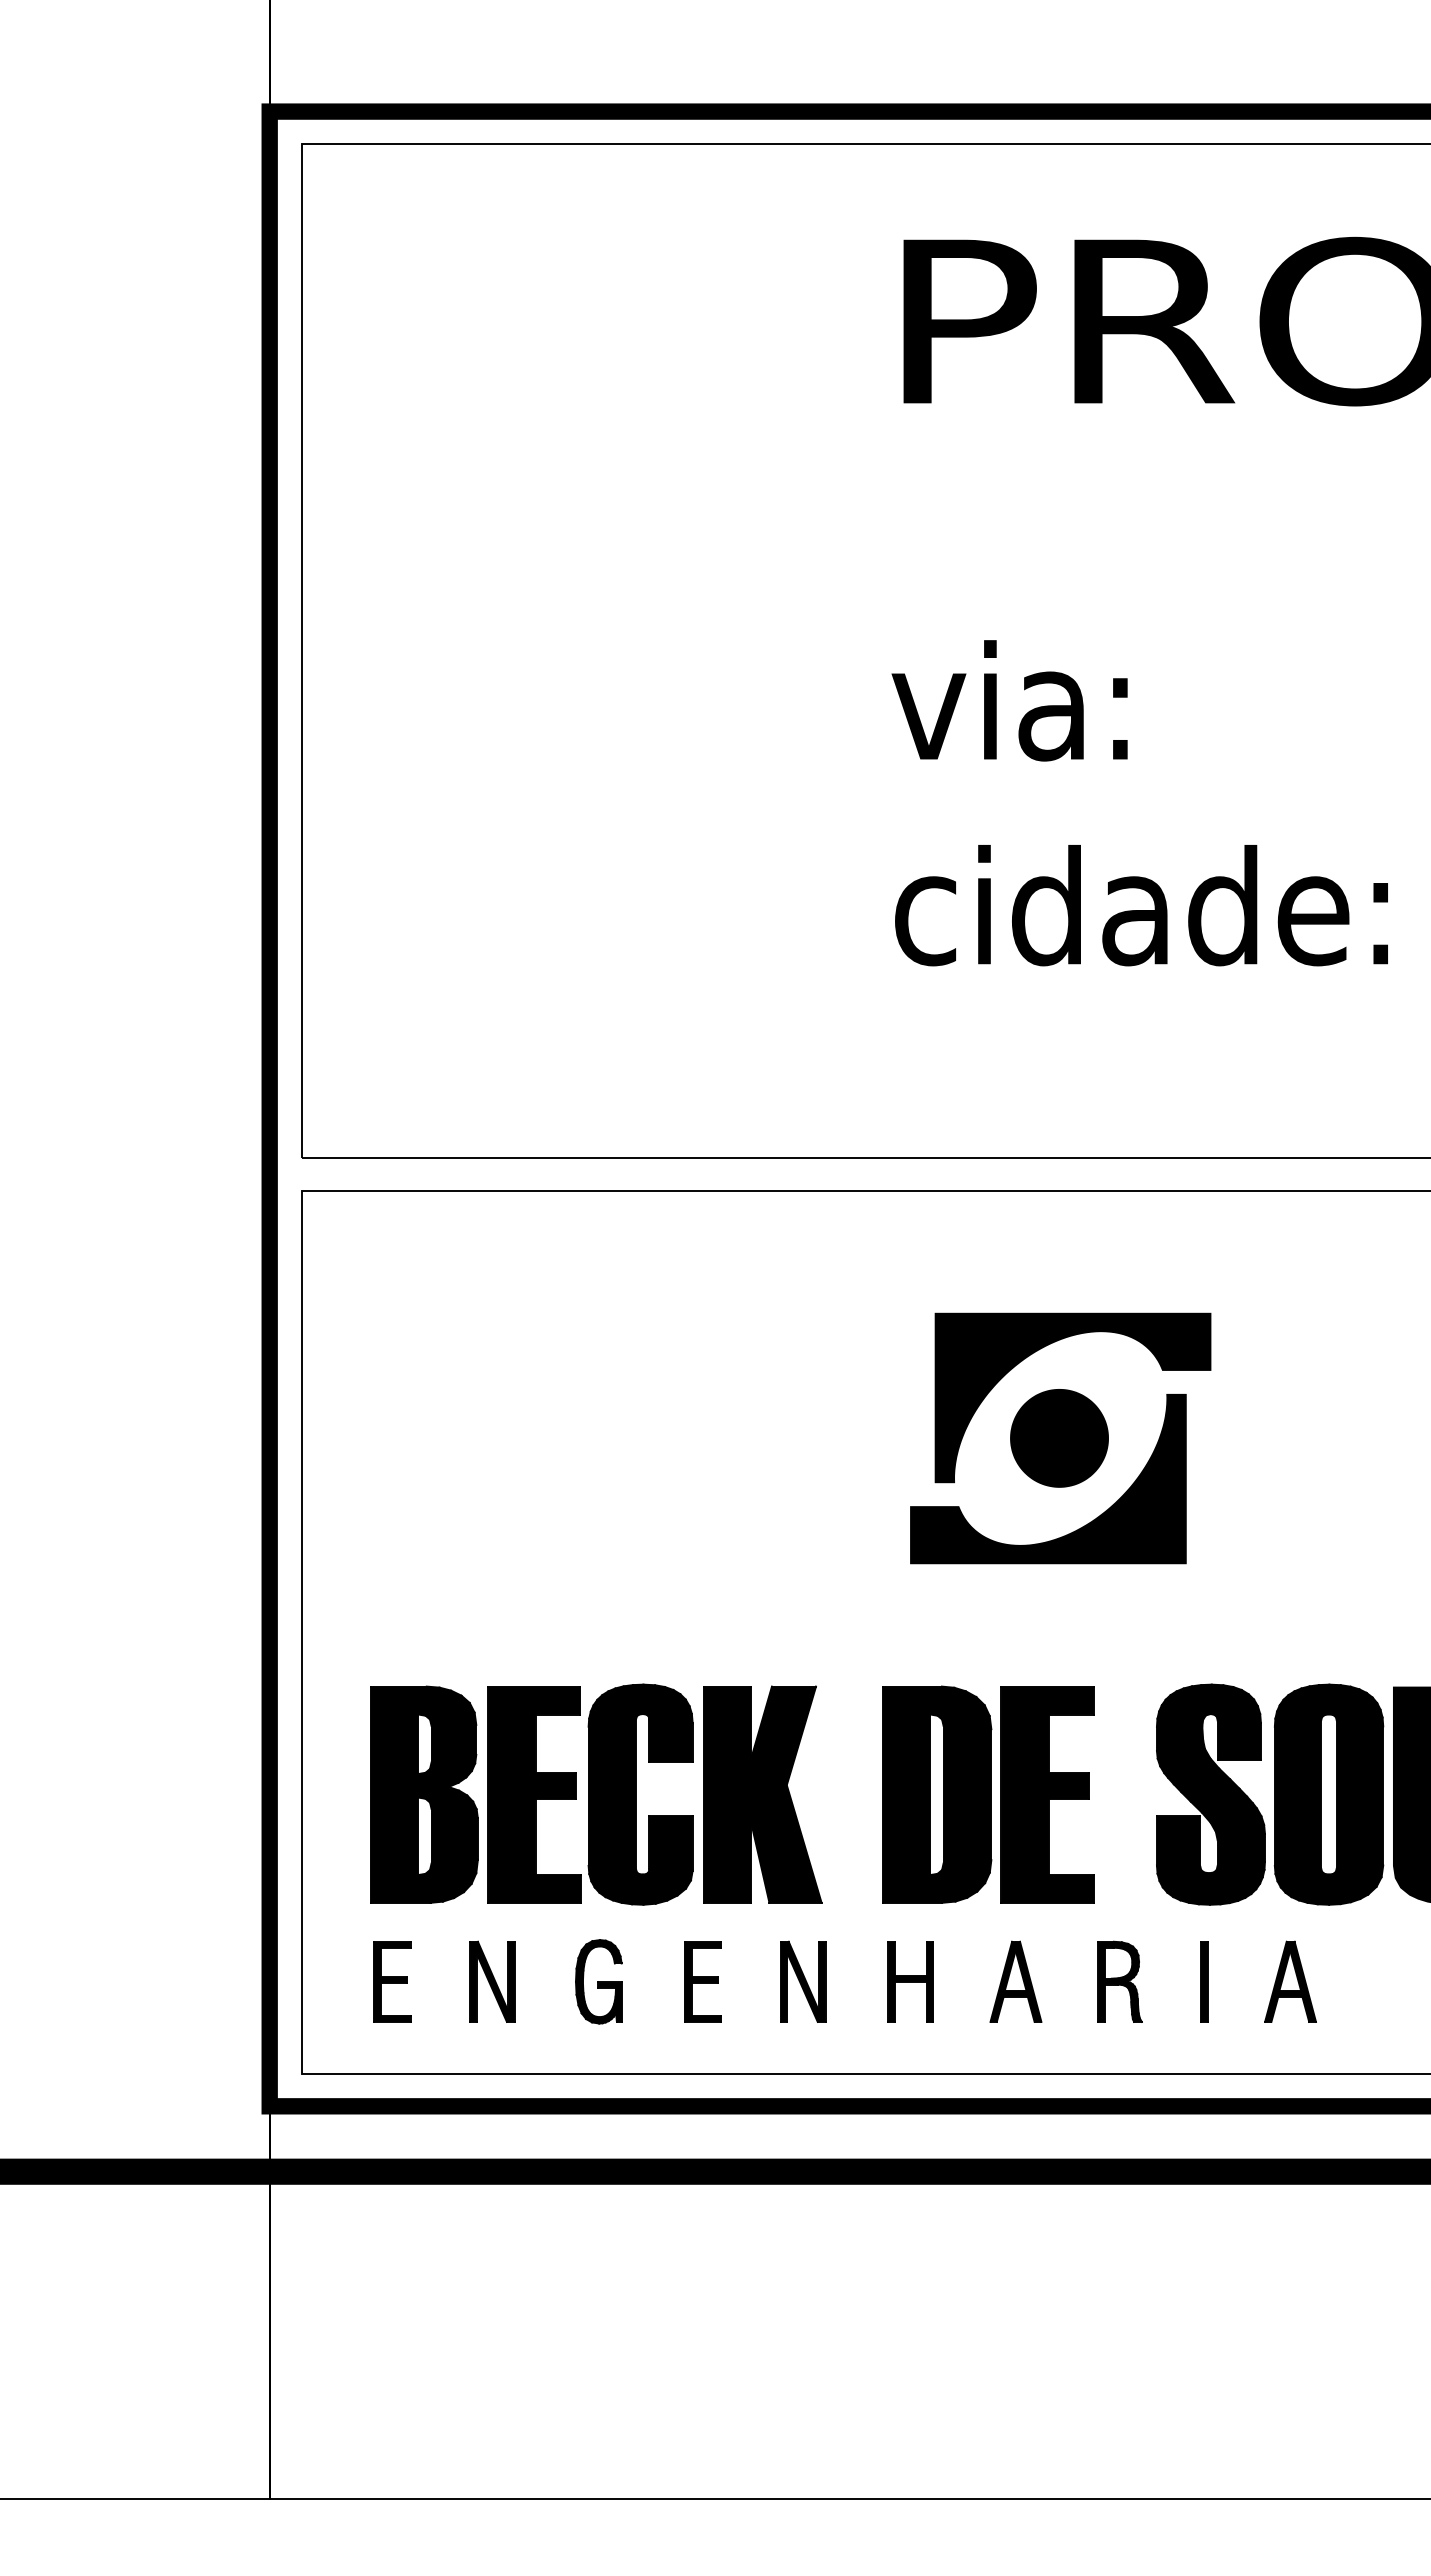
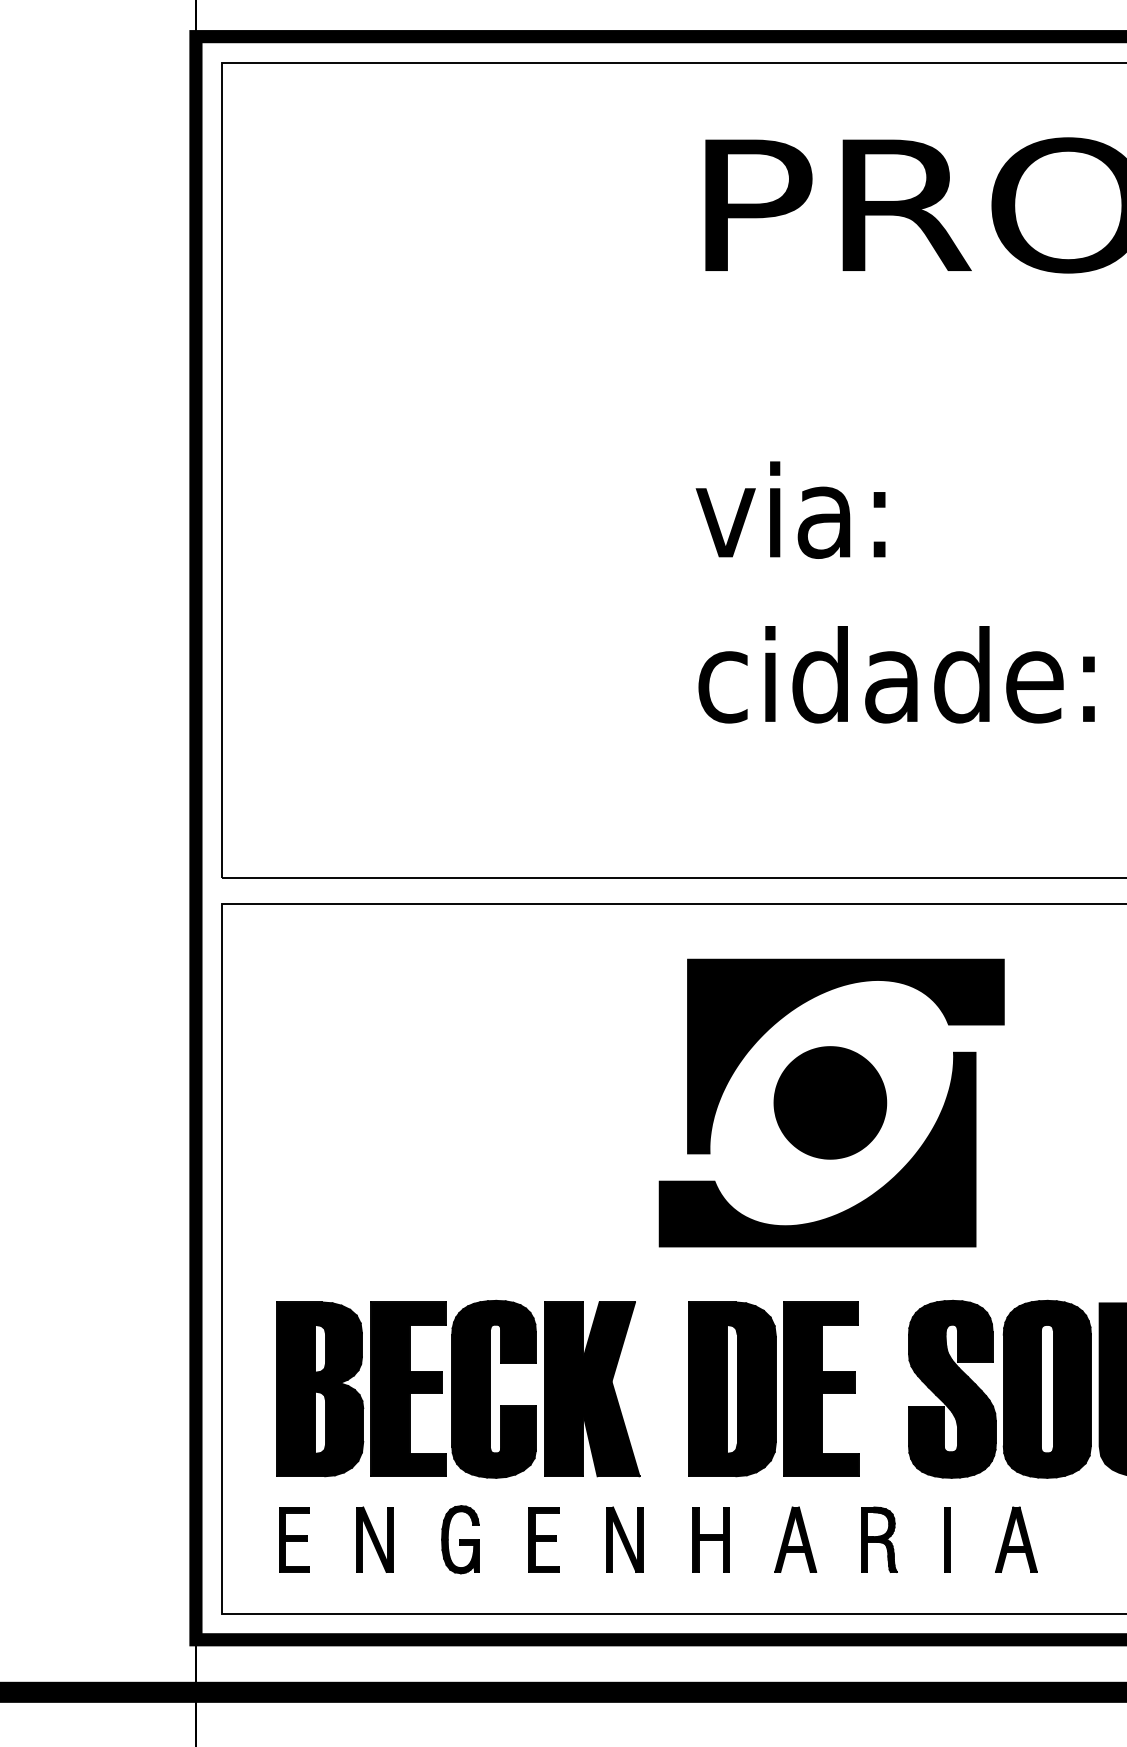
part: (1060, 1438) -> (831, 1103), size x1.43

